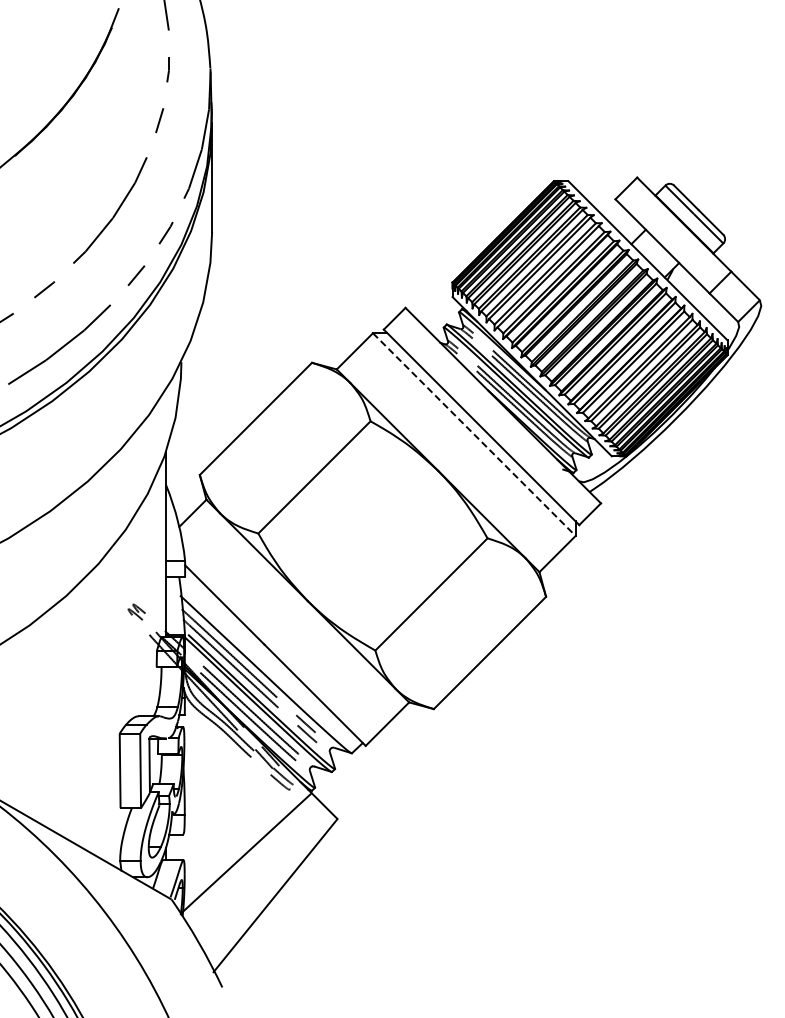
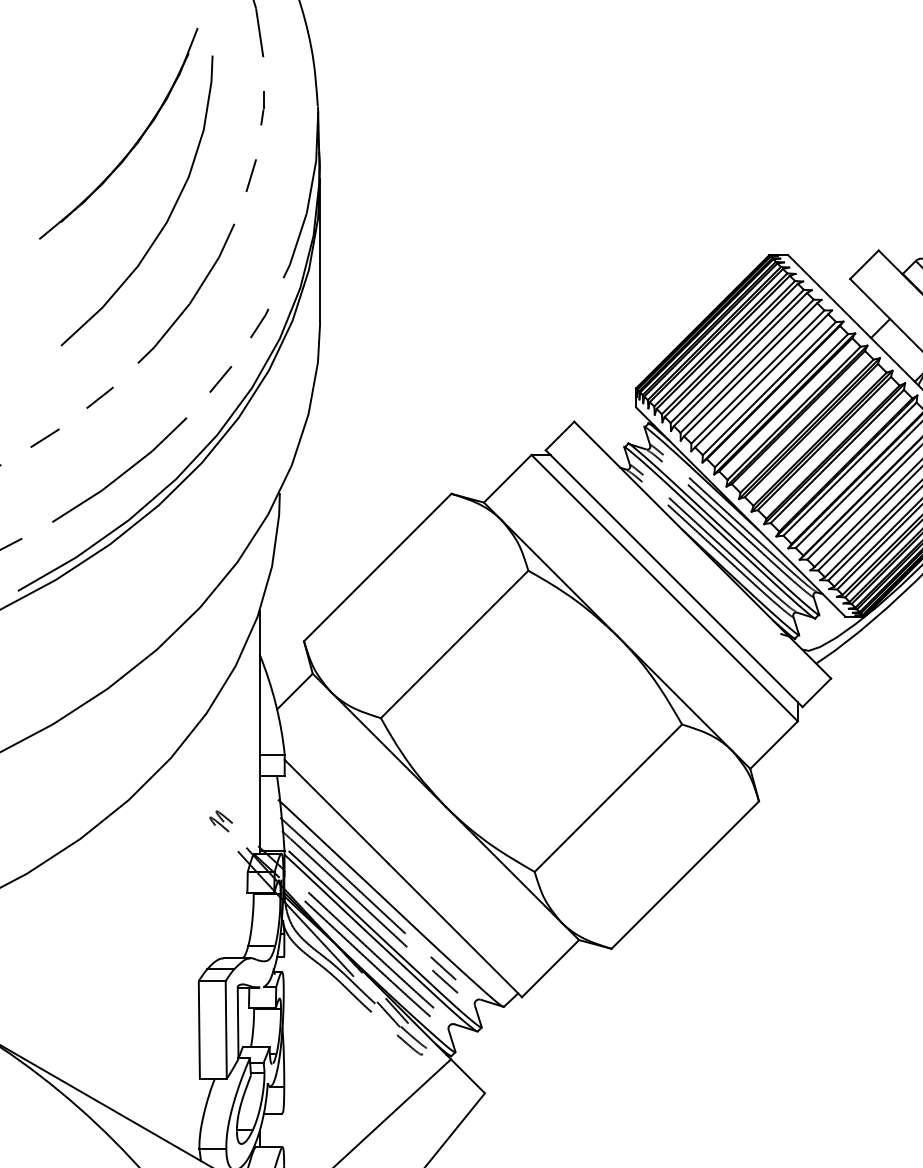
curve: (96, 151) -> (168, 216), added
line: (474, 434) -> (664, 588), dashed -> solid

